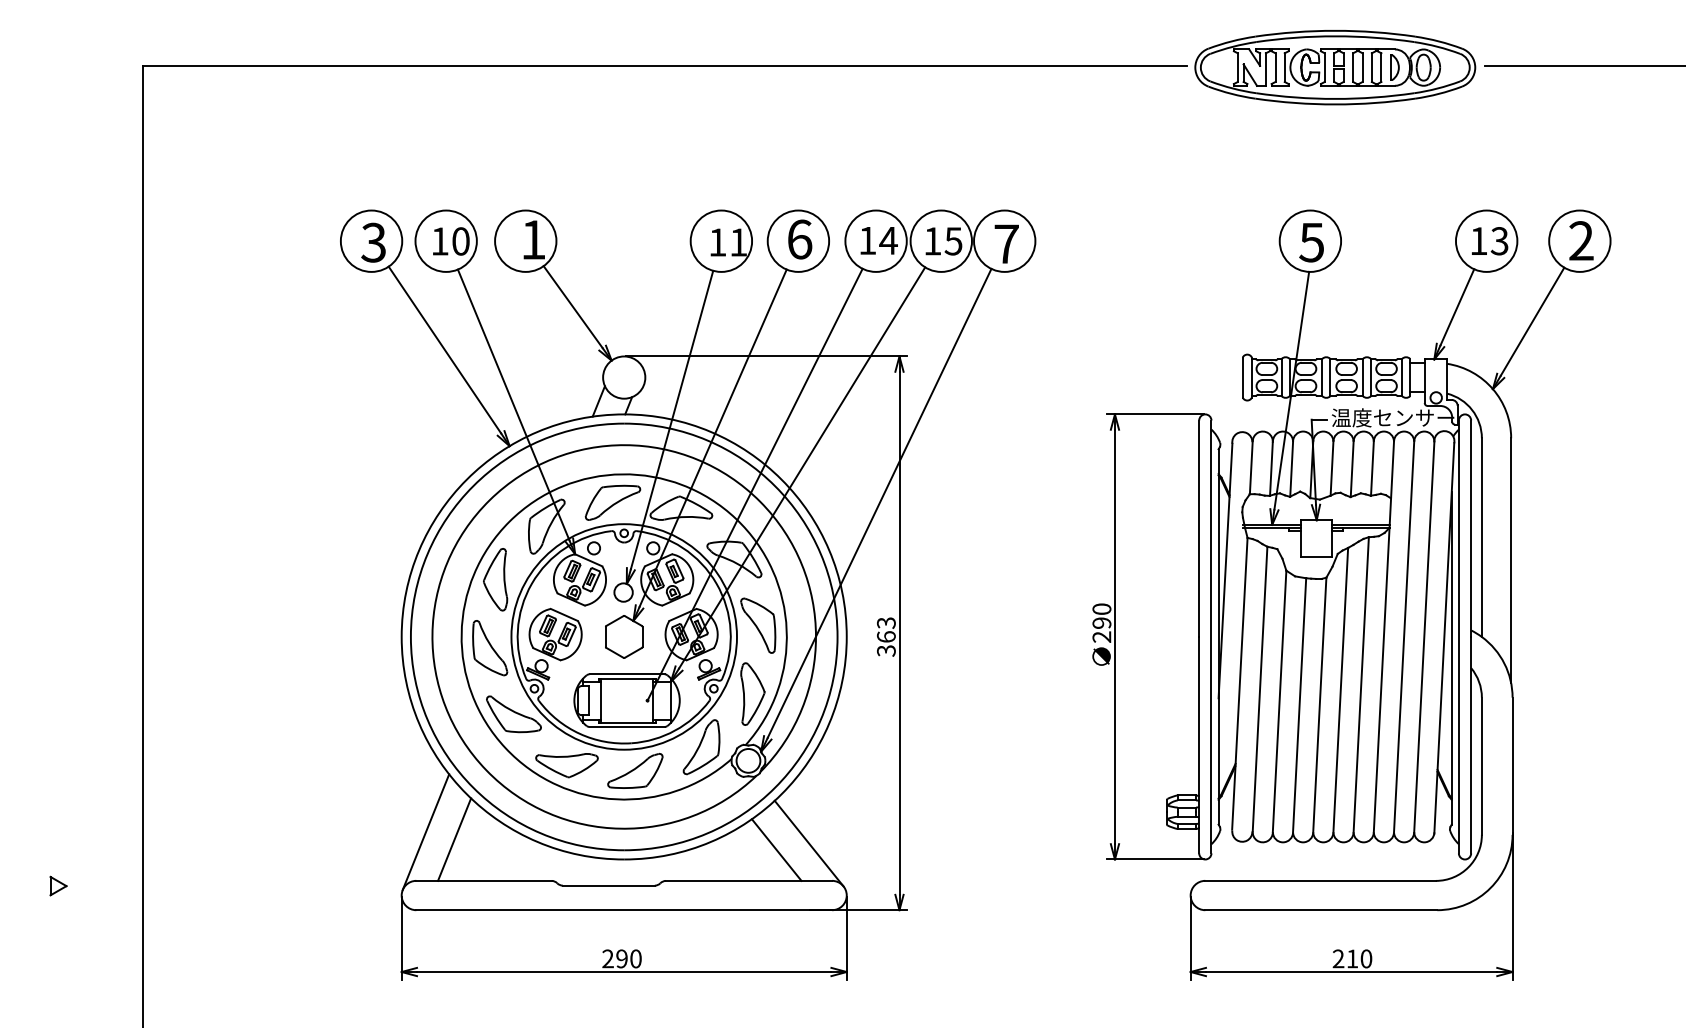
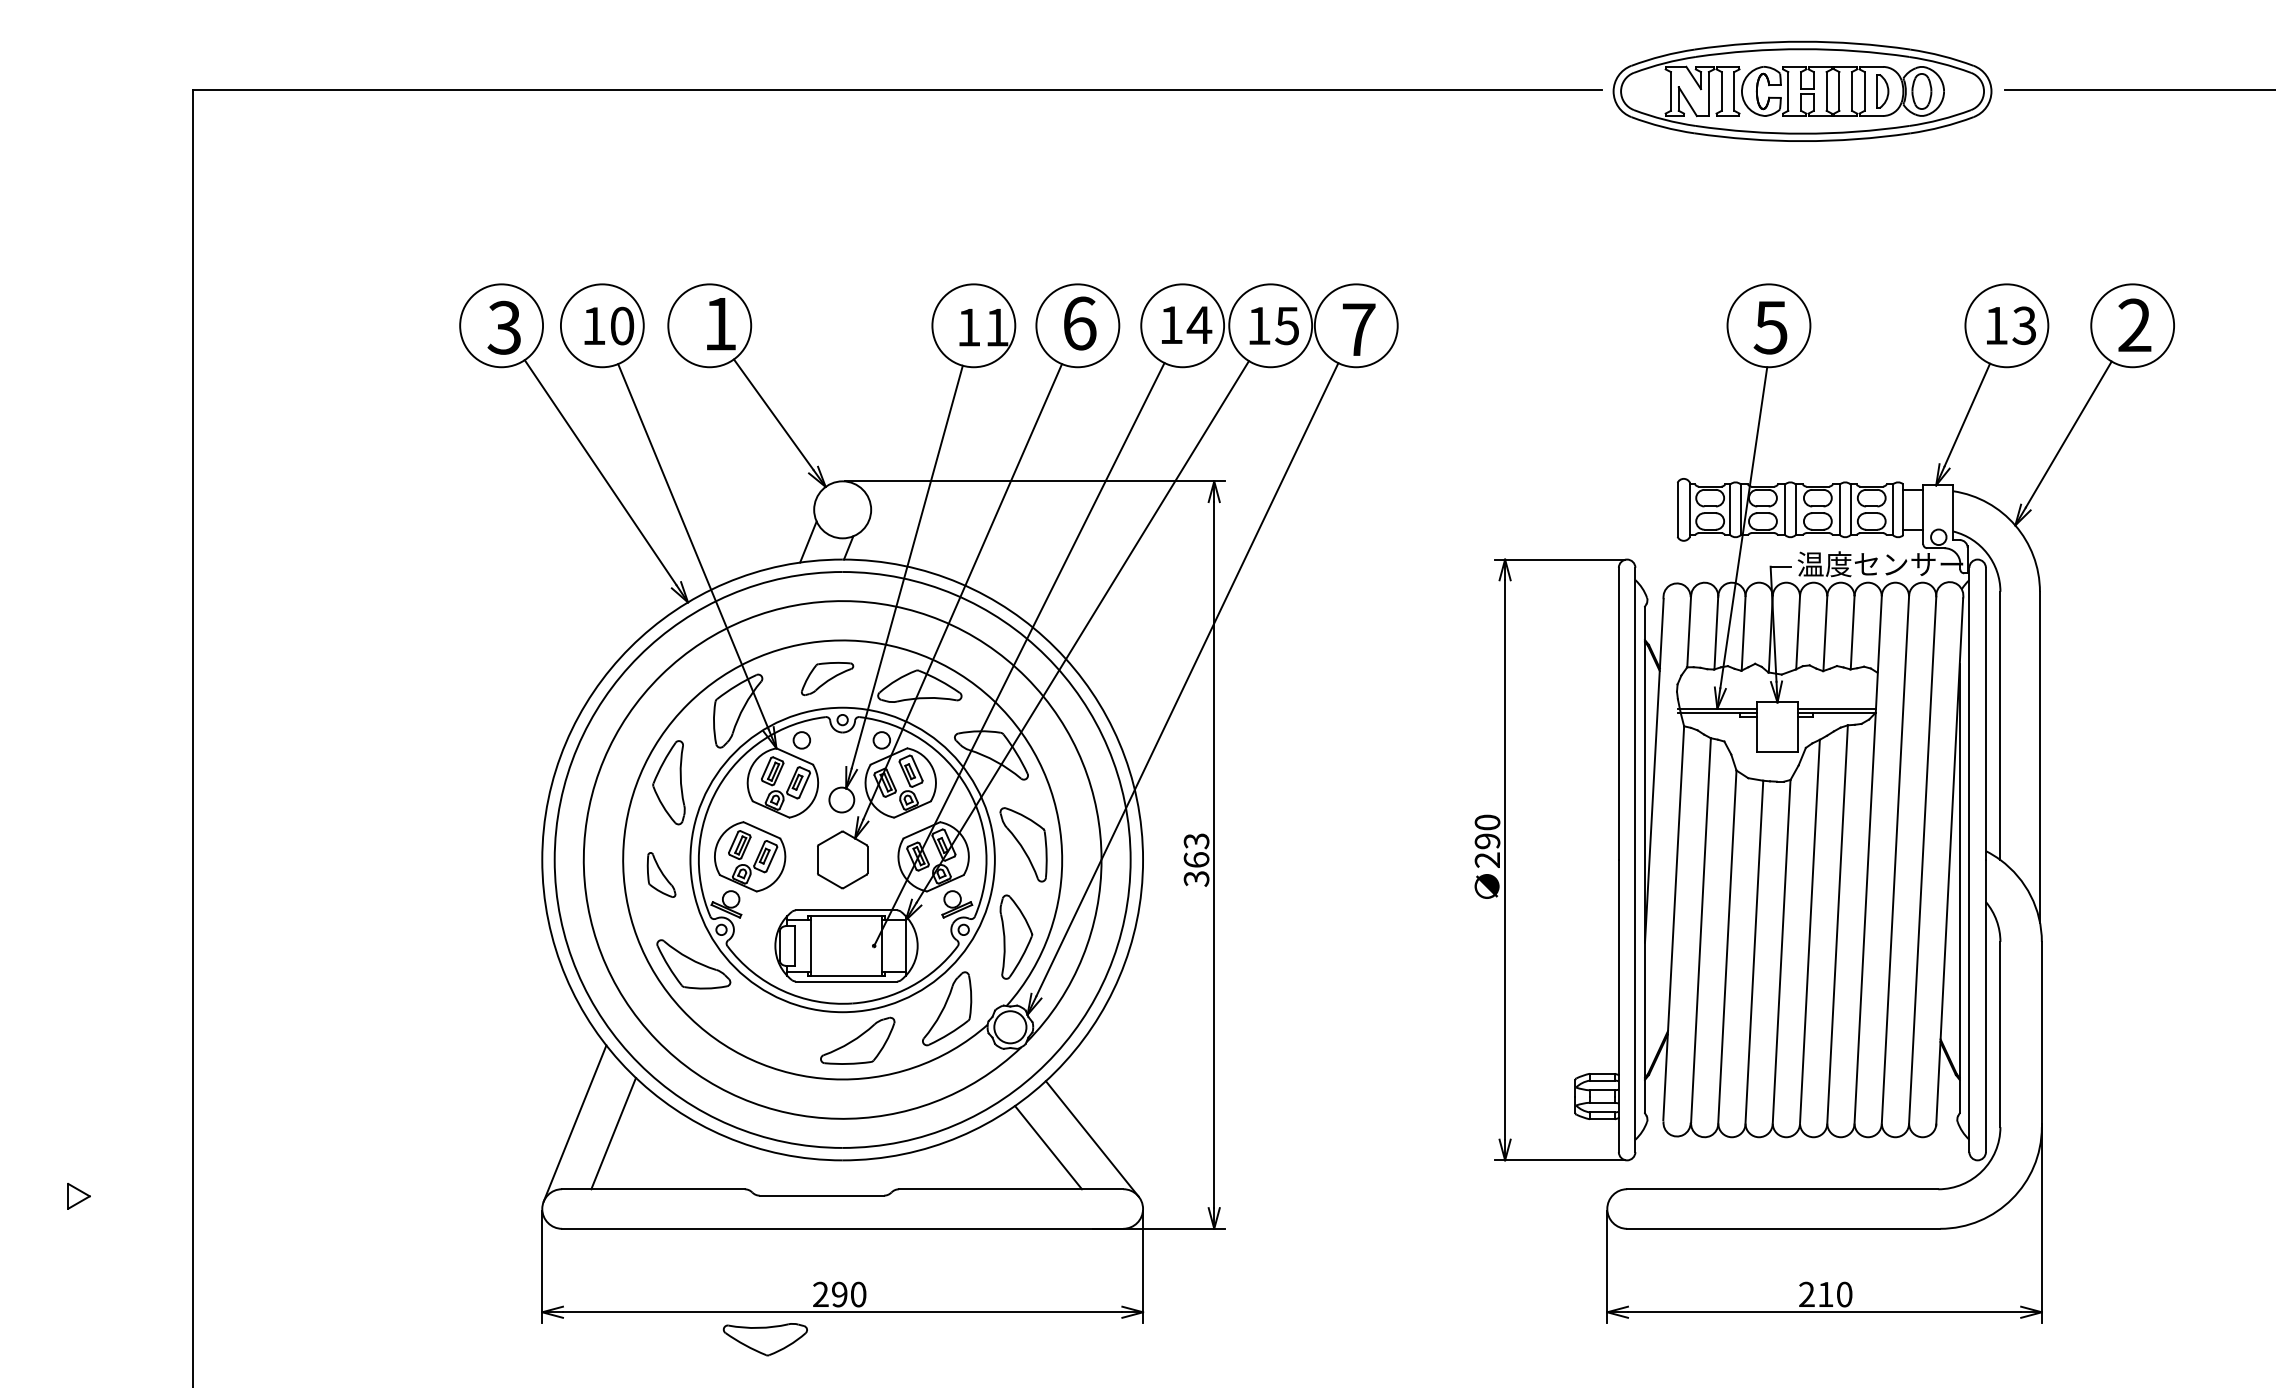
part: (612, 502) -> (827, 678), size x0.7
part: (490, 647) -> (661, 874), size x0.6
part: (566, 765) -> (764, 1339), moved

